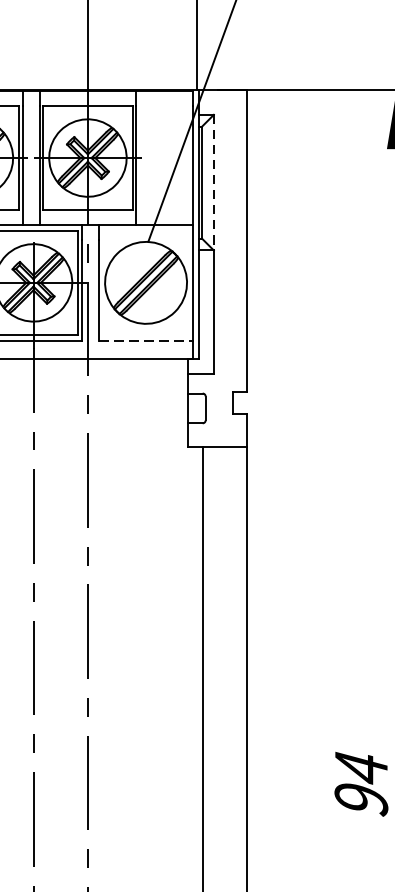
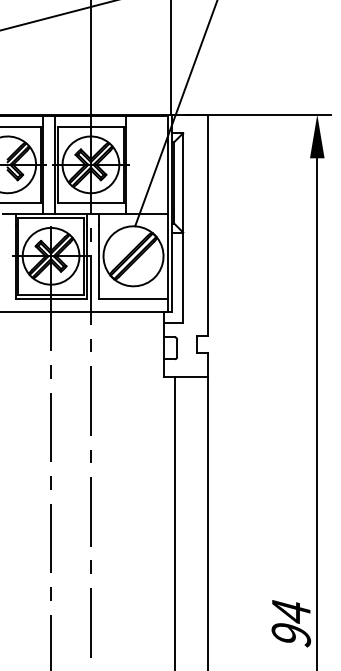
line: (214, 182) -> (183, 182), dashed -> solid
line: (147, 340) -> (134, 298), dashed -> solid

